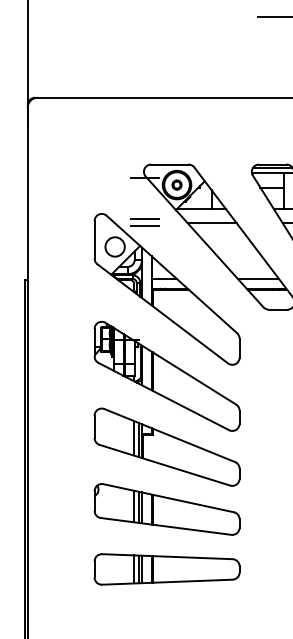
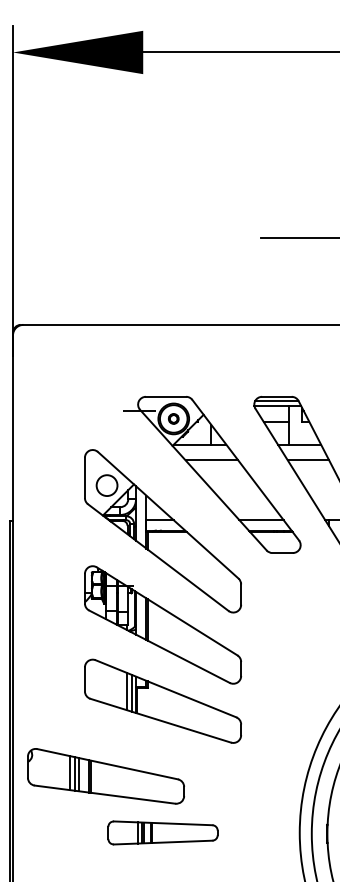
line: (146, 219) -> (140, 455), removed
line: (146, 225) -> (140, 462), removed
part: (166, 509) -> (105, 776), moved
part: (166, 569) -> (162, 832), size x0.7

